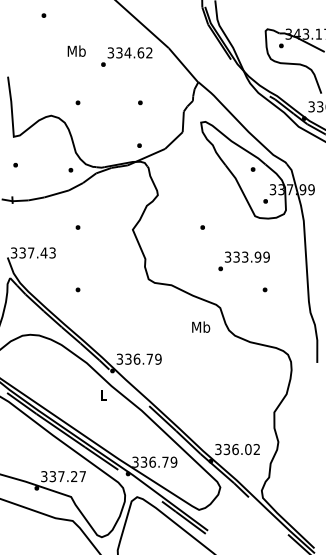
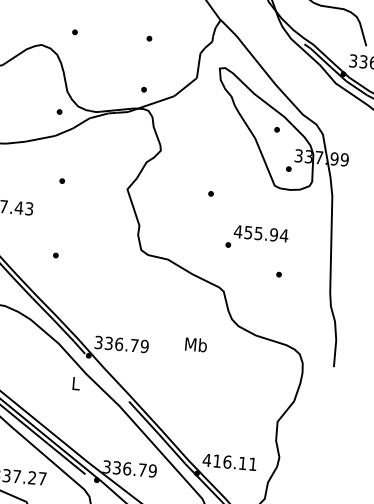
text: (247, 256) -> (261, 233), 333.99 -> 455.94
text: (201, 326) -> (196, 344), moved
text: (236, 449) -> (228, 462), 336.02 -> 416.11

